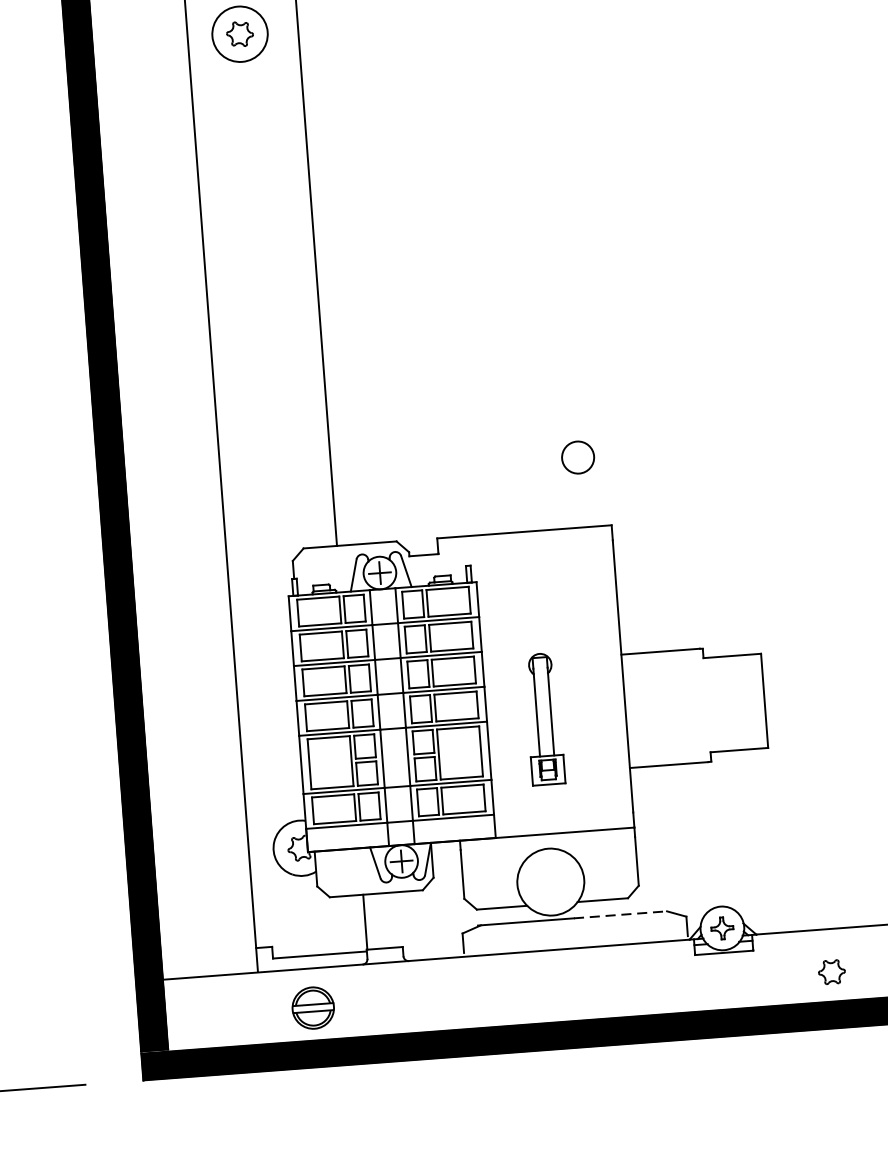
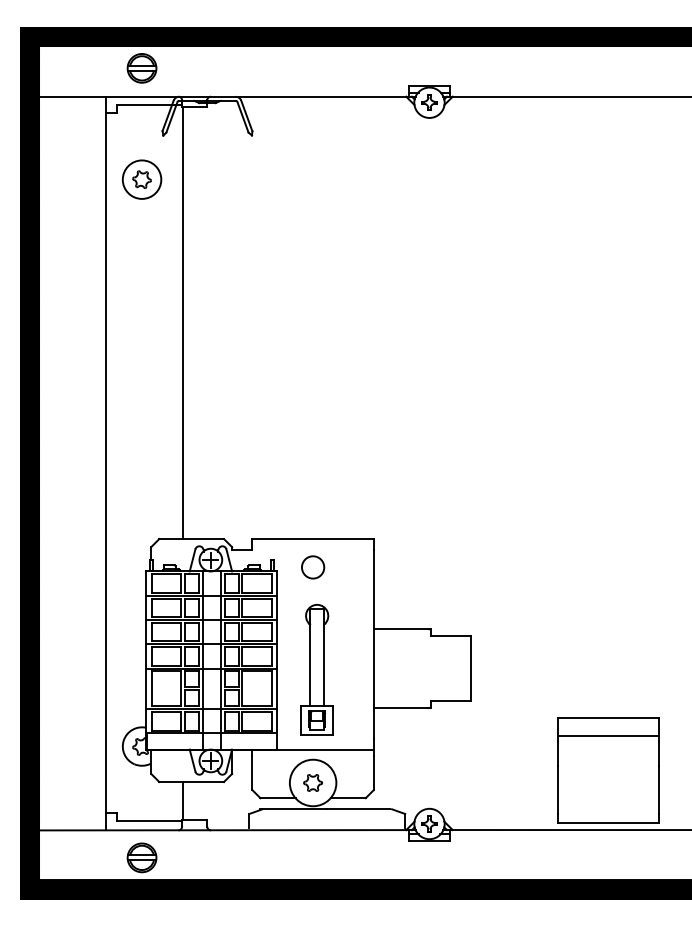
circle: (578, 457) -> (313, 567), moved
part: (543, 718) -> (316, 669), size x1.43
line: (620, 915) -> (359, 809), dashed -> solid
part: (831, 971) -> (312, 782), moved

